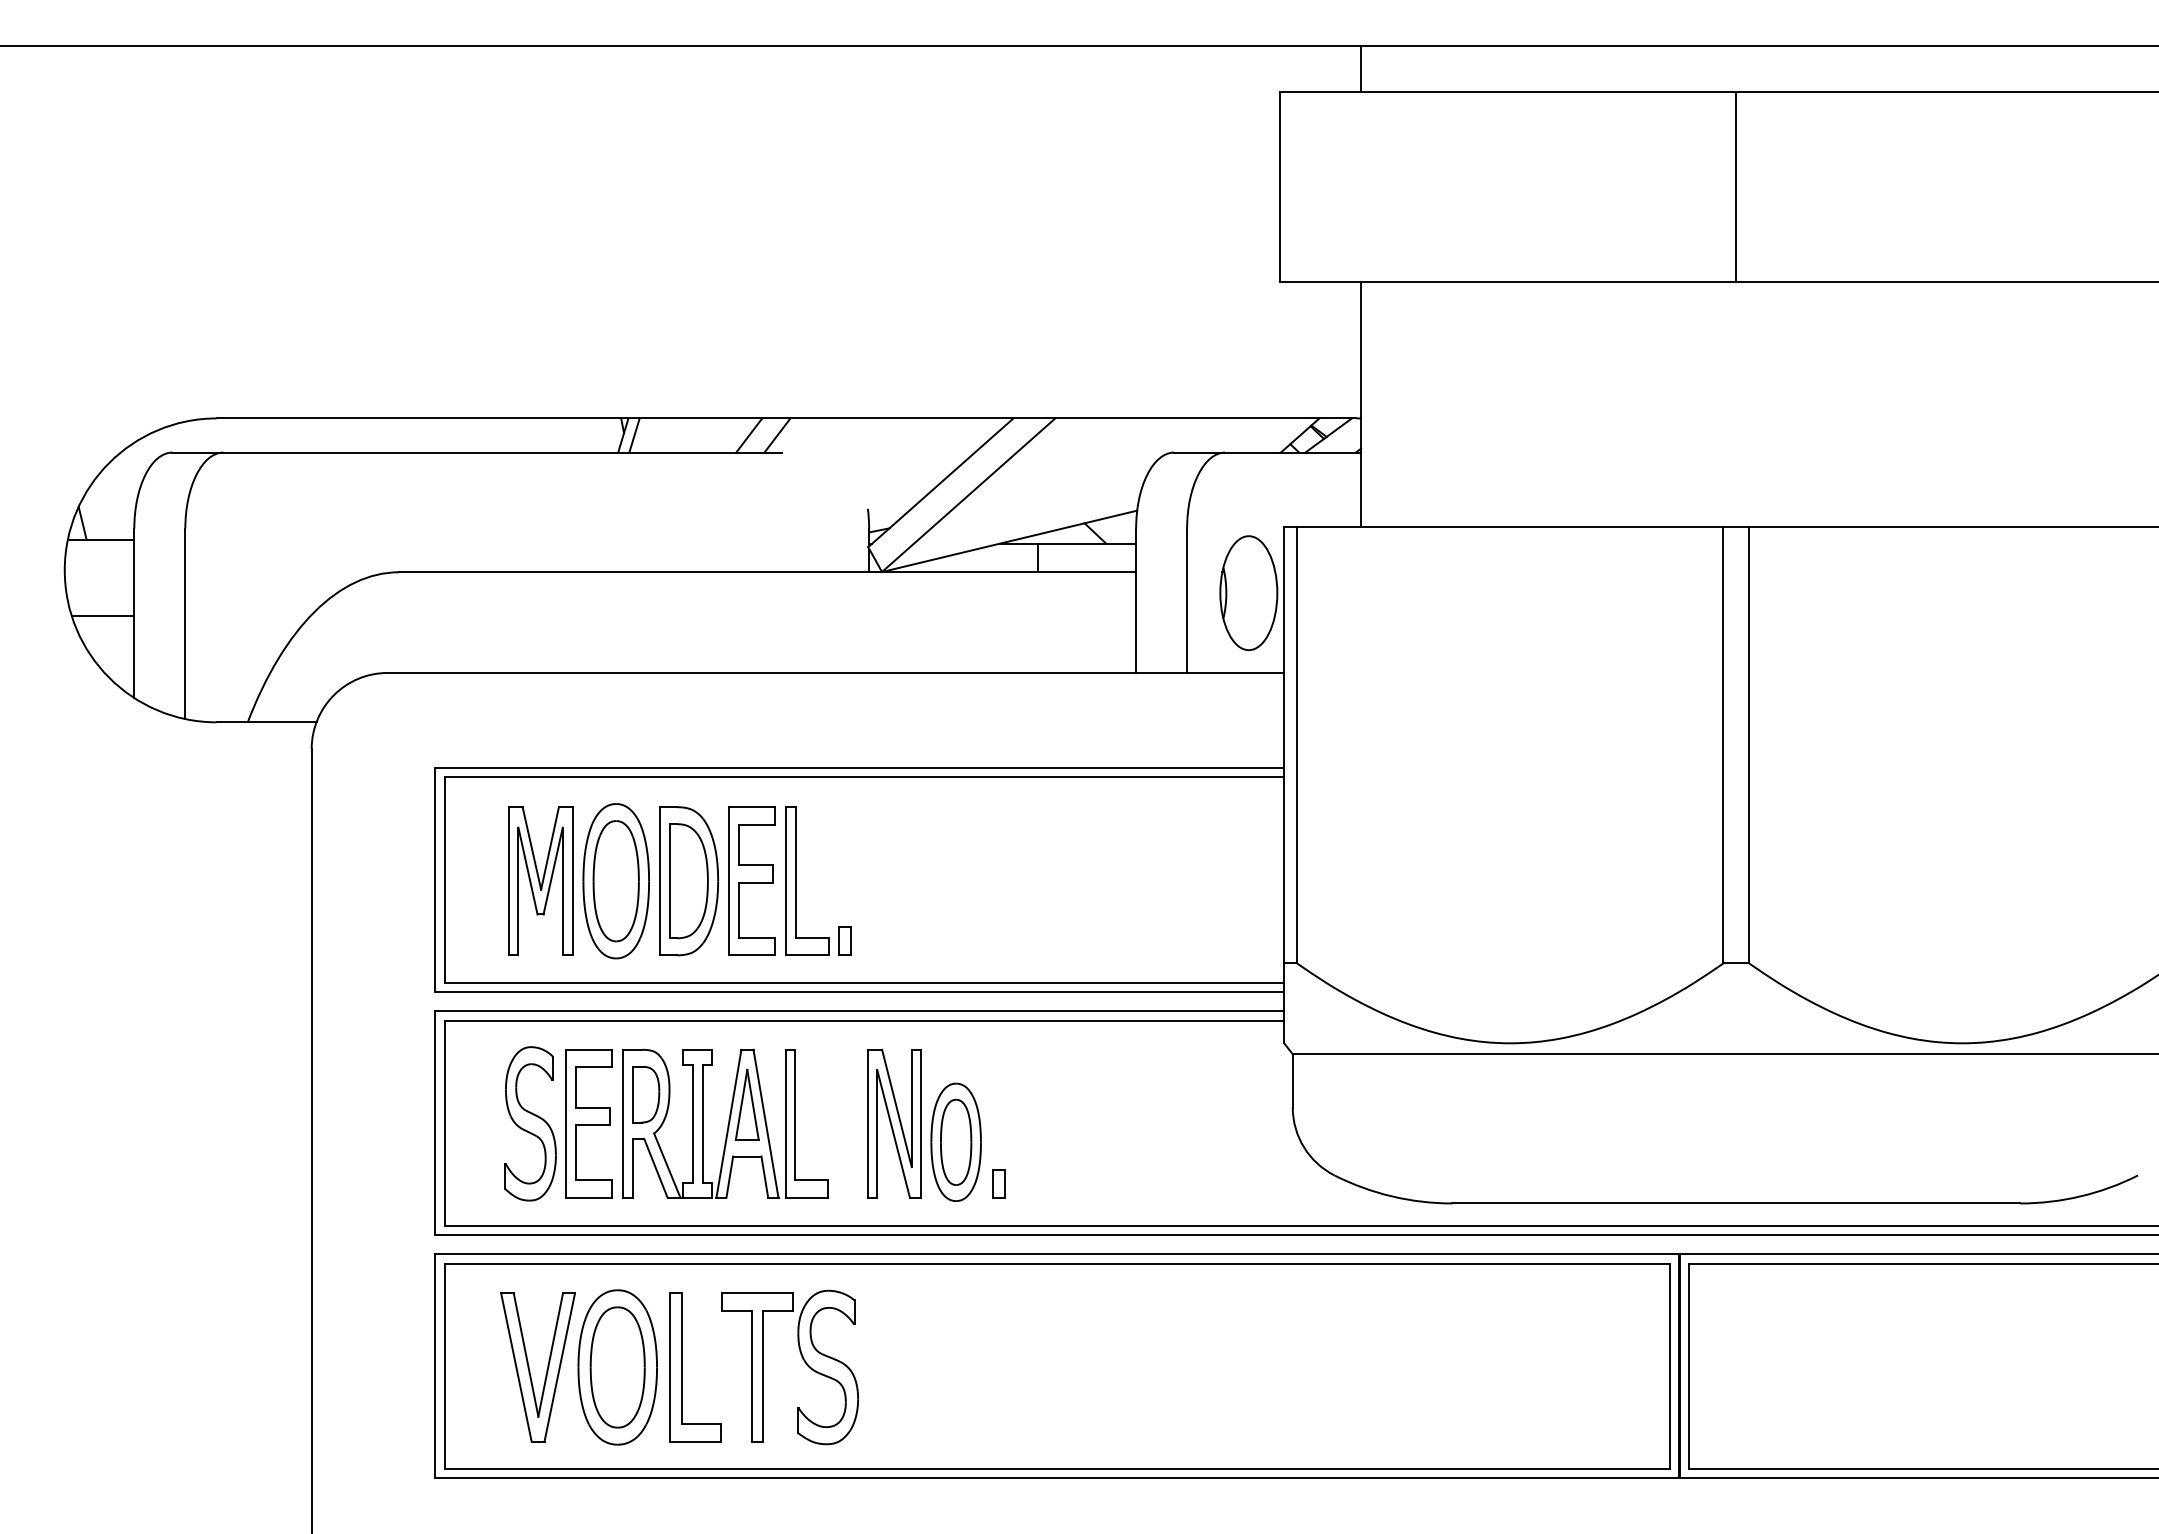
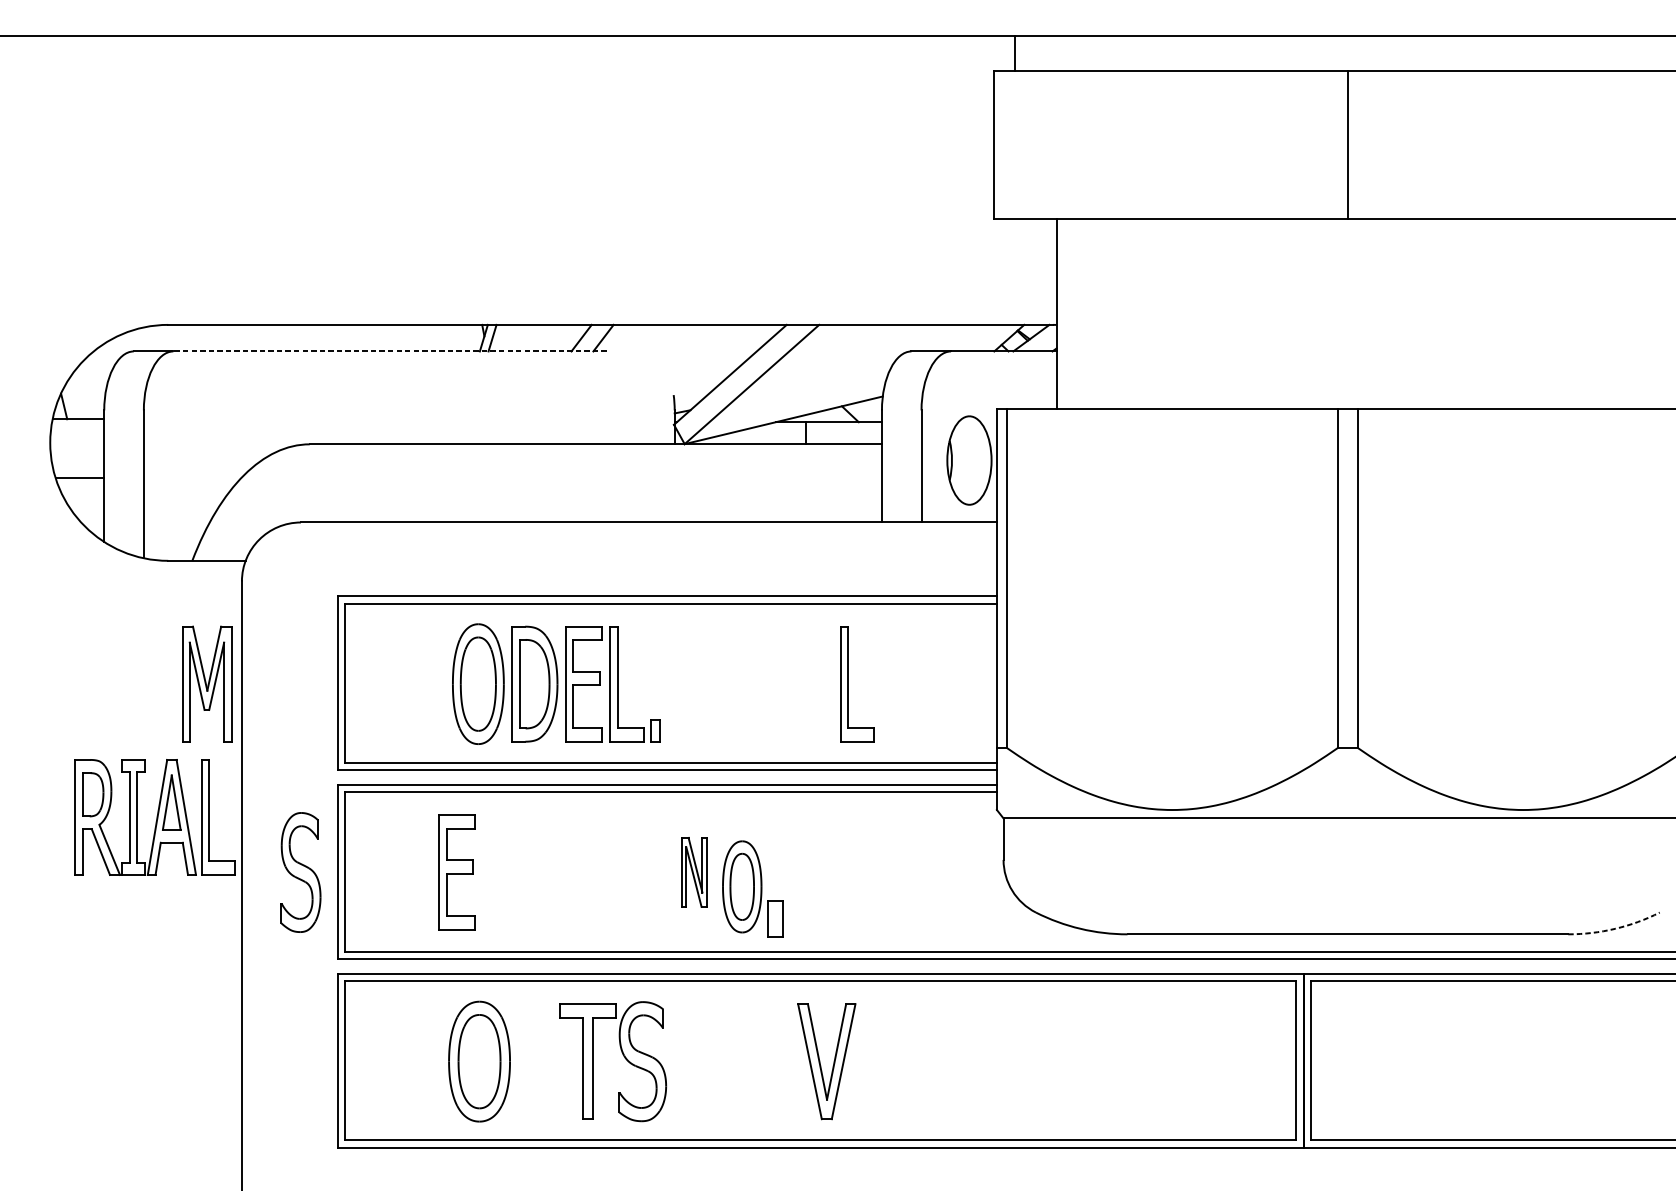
line: (1361, 68) -> (1014, 53), moved
line: (502, 452) -> (390, 351), solid -> dashed
part: (540, 880) -> (206, 683), moved
part: (1093, 880) -> (848, 683), added
part: (530, 1123) -> (300, 872), moved
part: (725, 1123) -> (154, 817), moved
part: (894, 1123) -> (694, 872), size x0.6
part: (998, 1183) -> (775, 918), size x1.6
arc: (2080, 1196) -> (1615, 928), solid -> dashed
part: (682, 1367) -> (529, 1061), removed
part: (530, 1370) -> (820, 1063), moved

